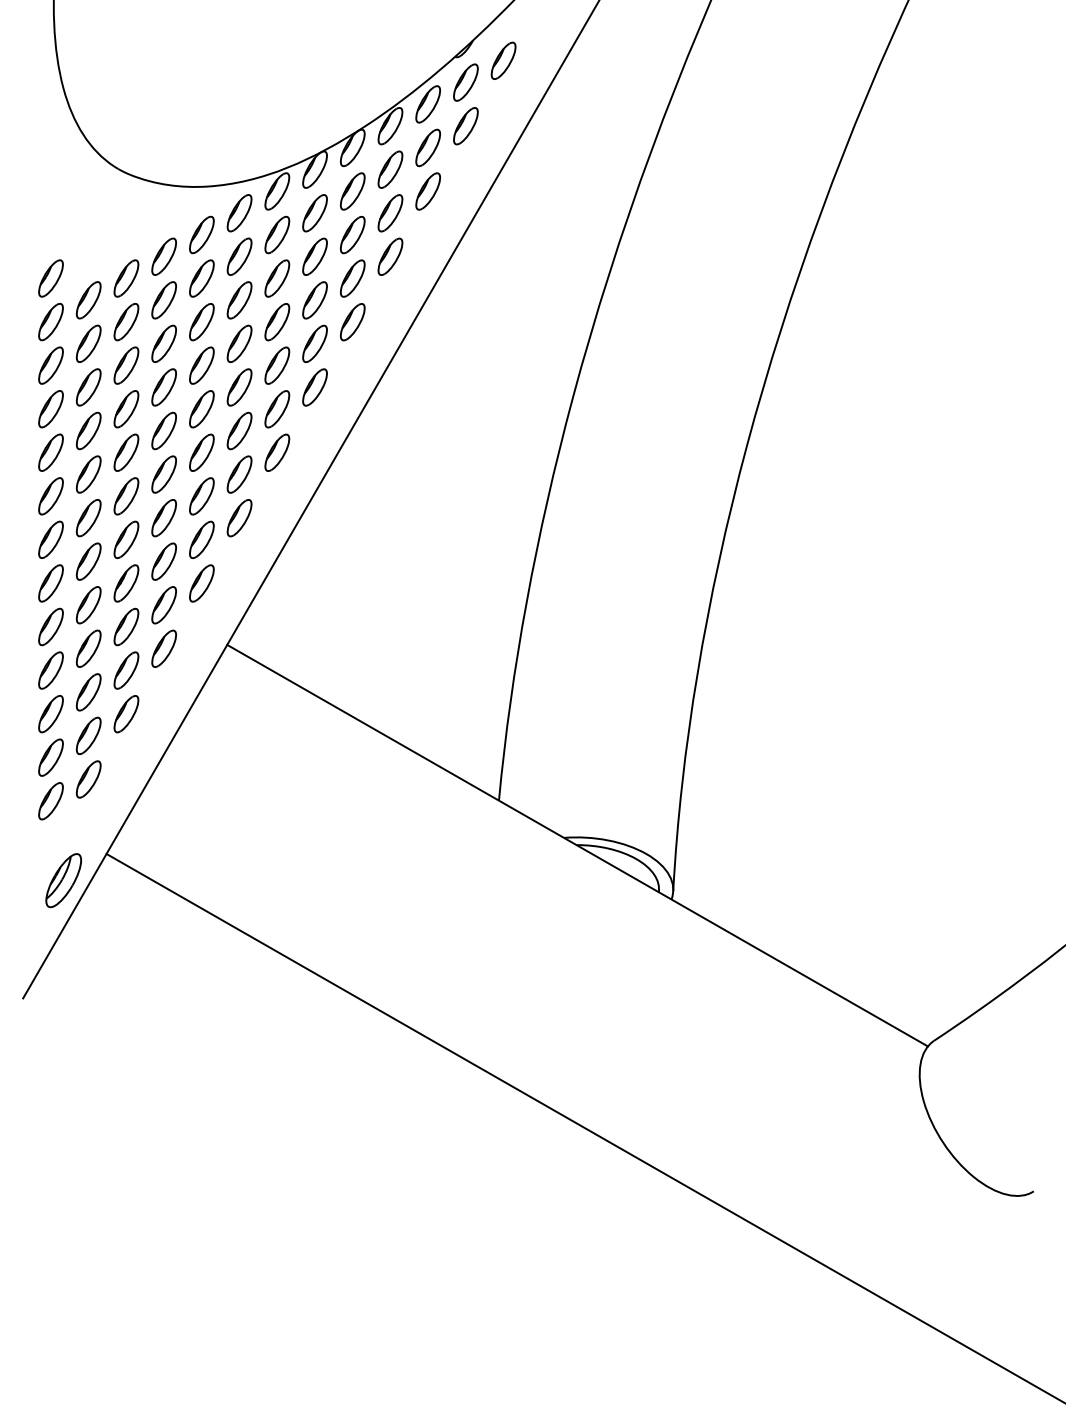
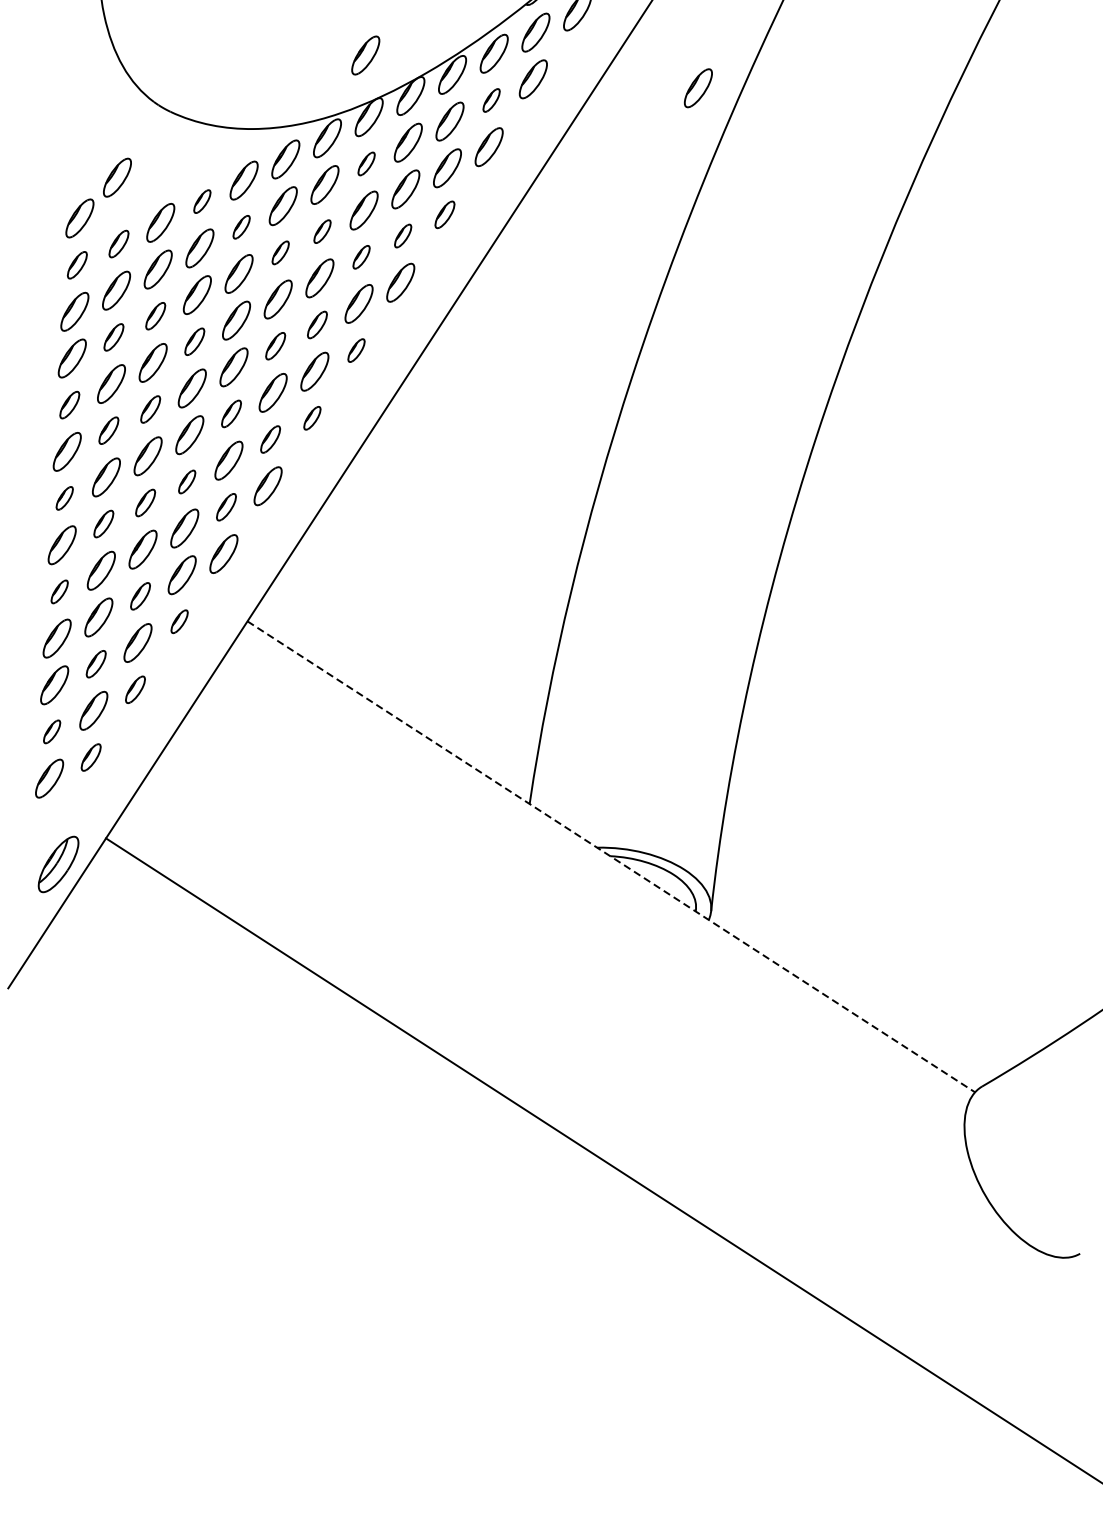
part: (308, 112) -> (365, 55), added
part: (619, 126) -> (697, 88), added
part: (427, 147) -> (490, 99), size x0.6
part: (314, 213) -> (366, 164), size x0.6
part: (83, 238) -> (117, 177), added
part: (163, 256) -> (201, 201), size x0.6
part: (390, 256) -> (445, 214), size x0.7
part: (201, 278) -> (241, 227), size x0.6
part: (277, 278) -> (322, 231), size x0.6
part: (352, 278) -> (403, 235), size x0.6
part: (88, 300) -> (118, 244), size x0.7
part: (239, 300) -> (280, 252), size x0.6
part: (314, 300) -> (361, 257), size x0.6
part: (50, 322) -> (76, 265), size x0.7
part: (126, 365) -> (155, 316), size x0.7
part: (277, 365) -> (317, 324), size x0.7
part: (88, 387) -> (113, 337), size x0.7
part: (163, 387) -> (194, 341), size x0.7
part: (239, 387) -> (275, 346), size x0.7
part: (314, 387) -> (355, 350), size x0.6
part: (50, 452) -> (69, 404), size x0.7
part: (126, 452) -> (150, 409), size x0.7
part: (201, 452) -> (231, 413), size x0.7
part: (277, 452) -> (312, 418), size x0.6
part: (88, 474) -> (108, 430), size x0.7
part: (239, 474) -> (270, 439), size x0.7
part: (163, 518) -> (186, 482), size x0.6
part: (50, 539) -> (64, 498), size x0.6
part: (126, 539) -> (145, 502), size x0.7
part: (201, 539) -> (226, 506), size x0.7
part: (88, 561) -> (103, 523), size x0.7
part: (50, 626) -> (59, 591), size x0.6
part: (126, 626) -> (140, 595), size x0.7
part: (163, 648) -> (178, 621), size x0.6
part: (88, 692) -> (96, 664), size x0.7
part: (126, 714) -> (135, 690), size x0.7
part: (50, 757) -> (51, 731), size x0.6
part: (88, 779) -> (91, 757), size x0.7
line: (577, 845) -> (611, 856), solid -> dashed

